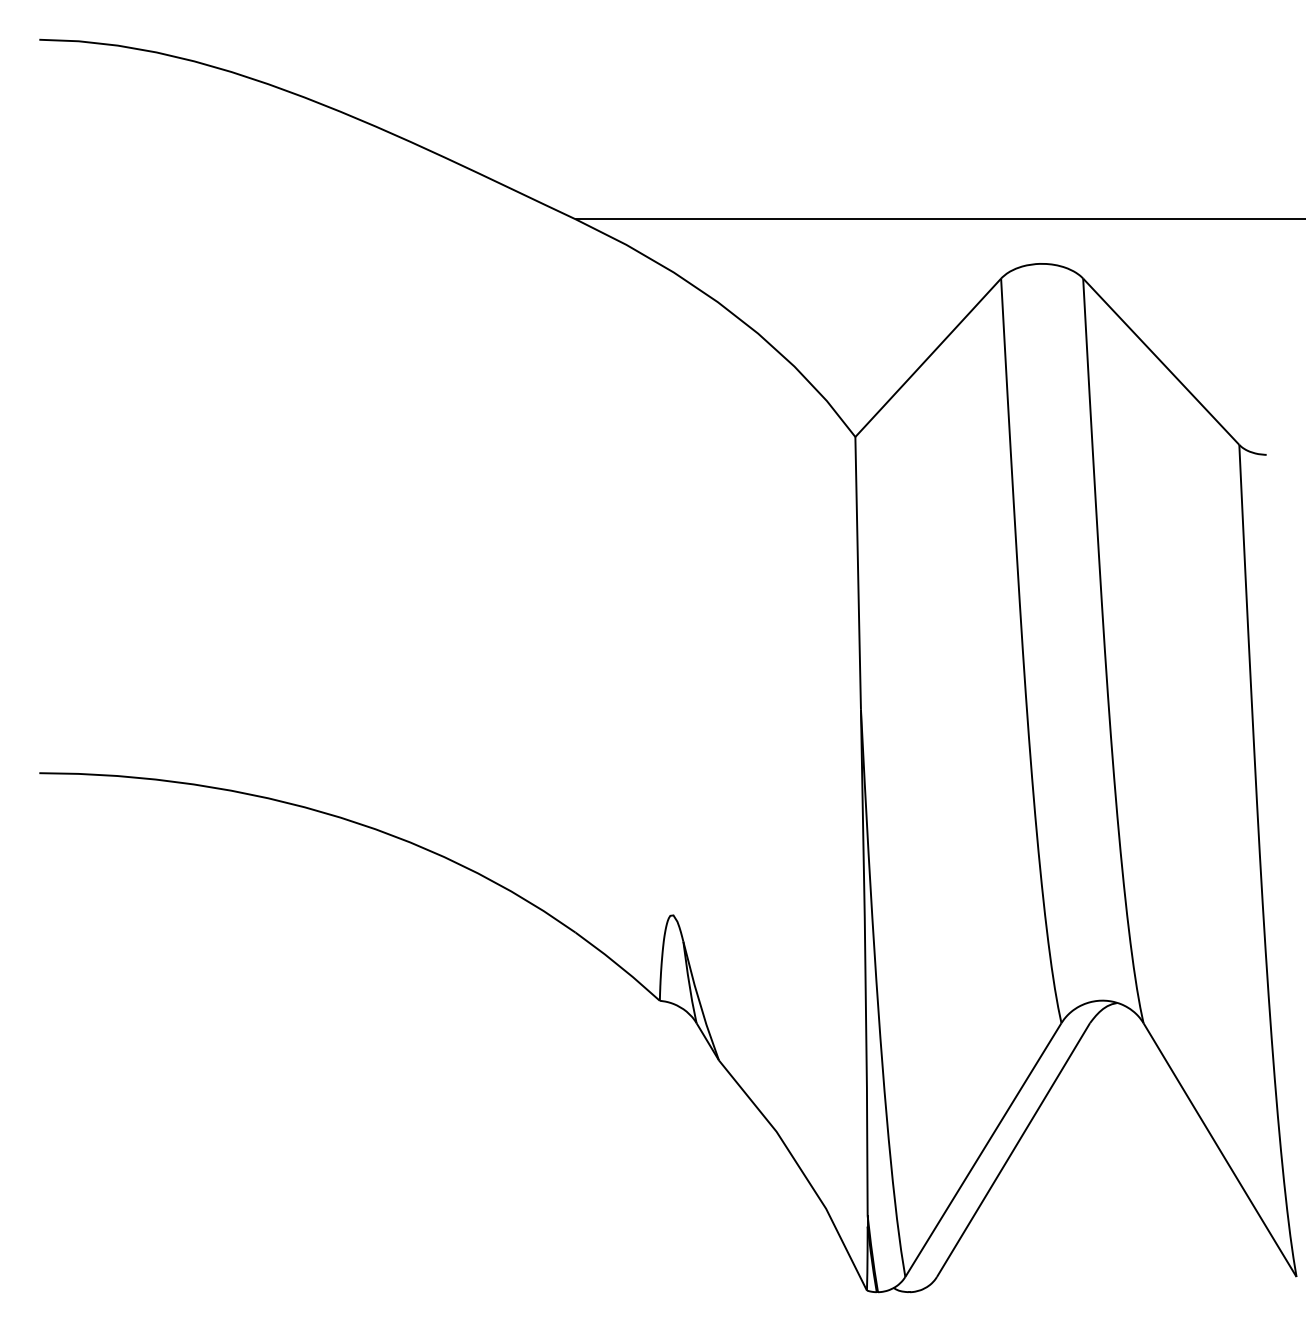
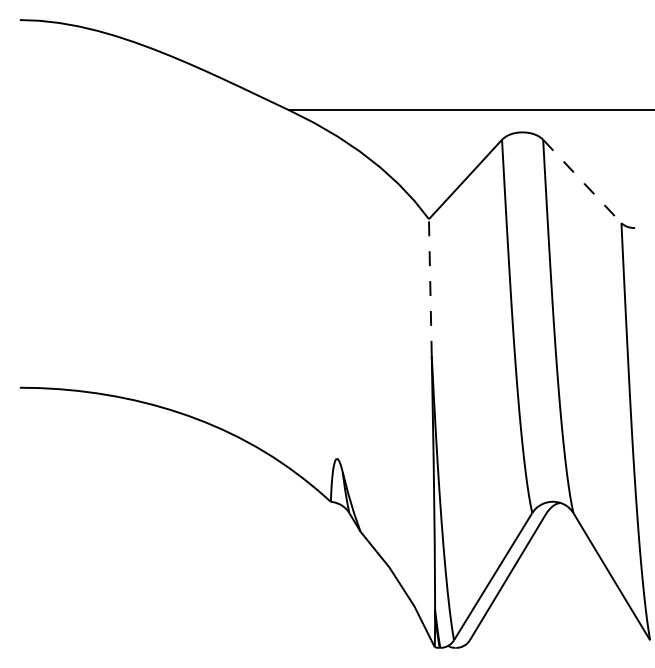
line: (1161, 361) -> (582, 181), solid -> dashed
line: (858, 573) -> (430, 287), solid -> dashed

